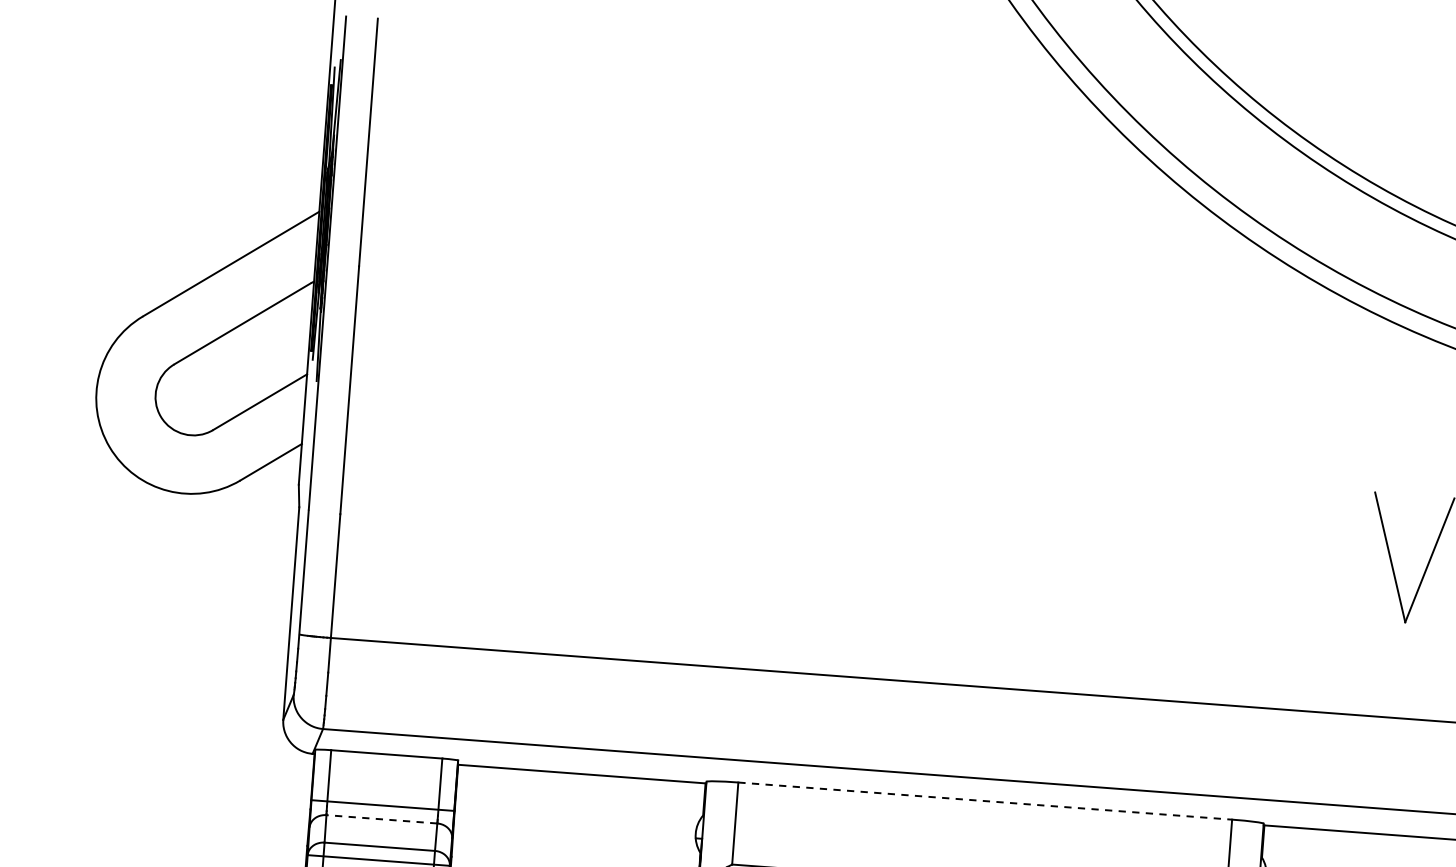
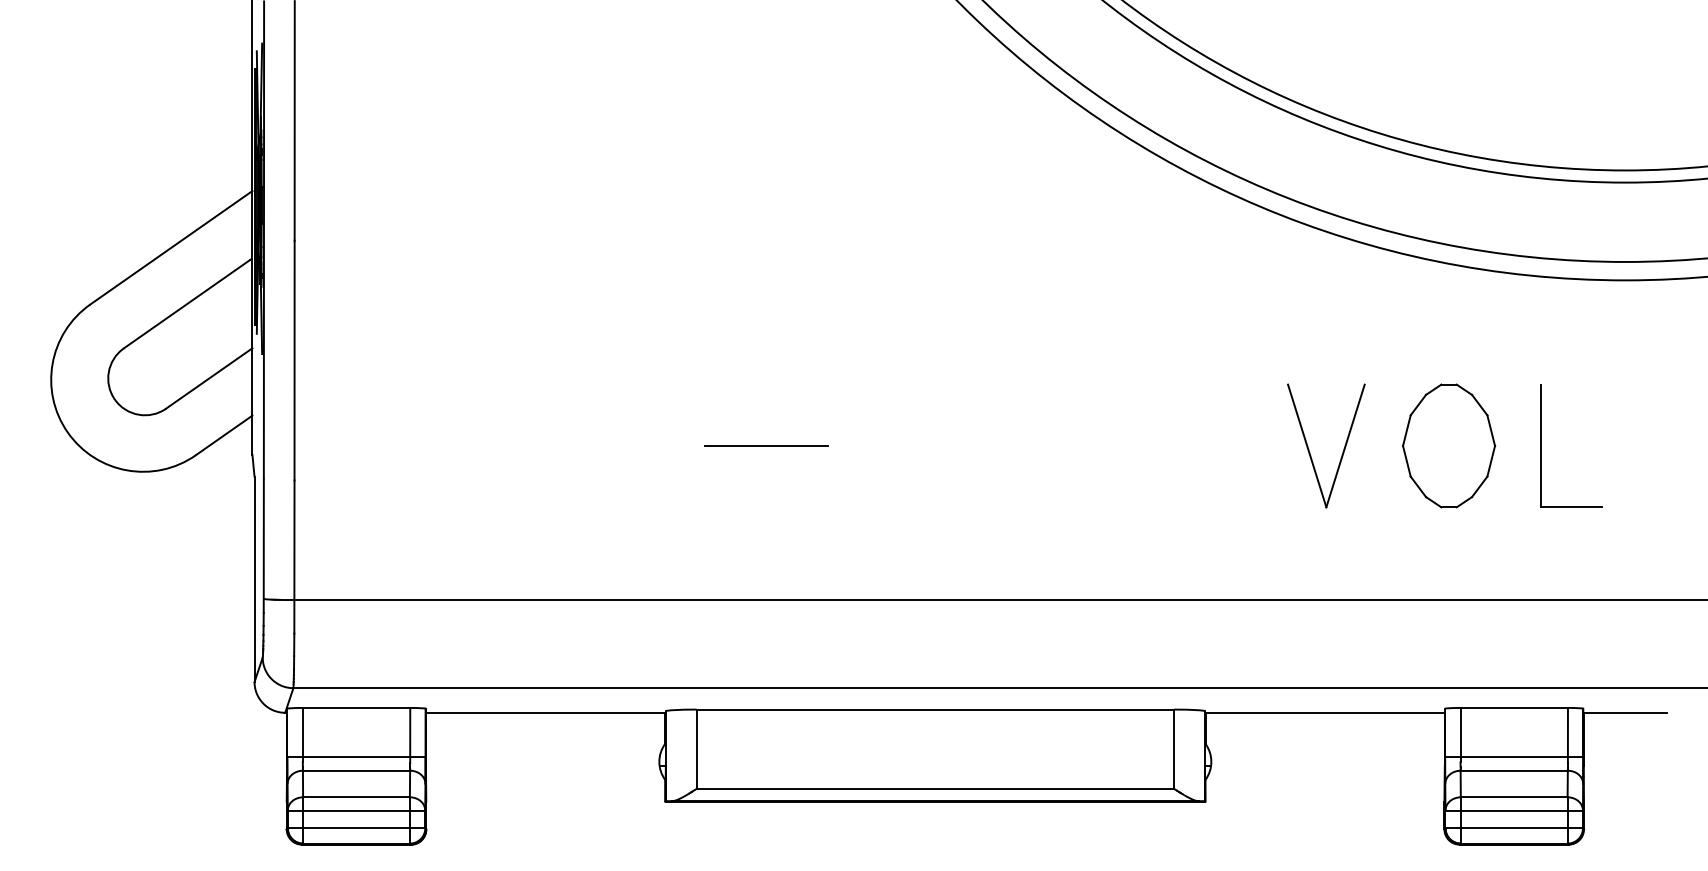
line: (831, 514) -> (766, 445), added
line: (985, 800) -> (935, 709), dashed -> solid
line: (381, 819) -> (356, 770), dashed -> solid

